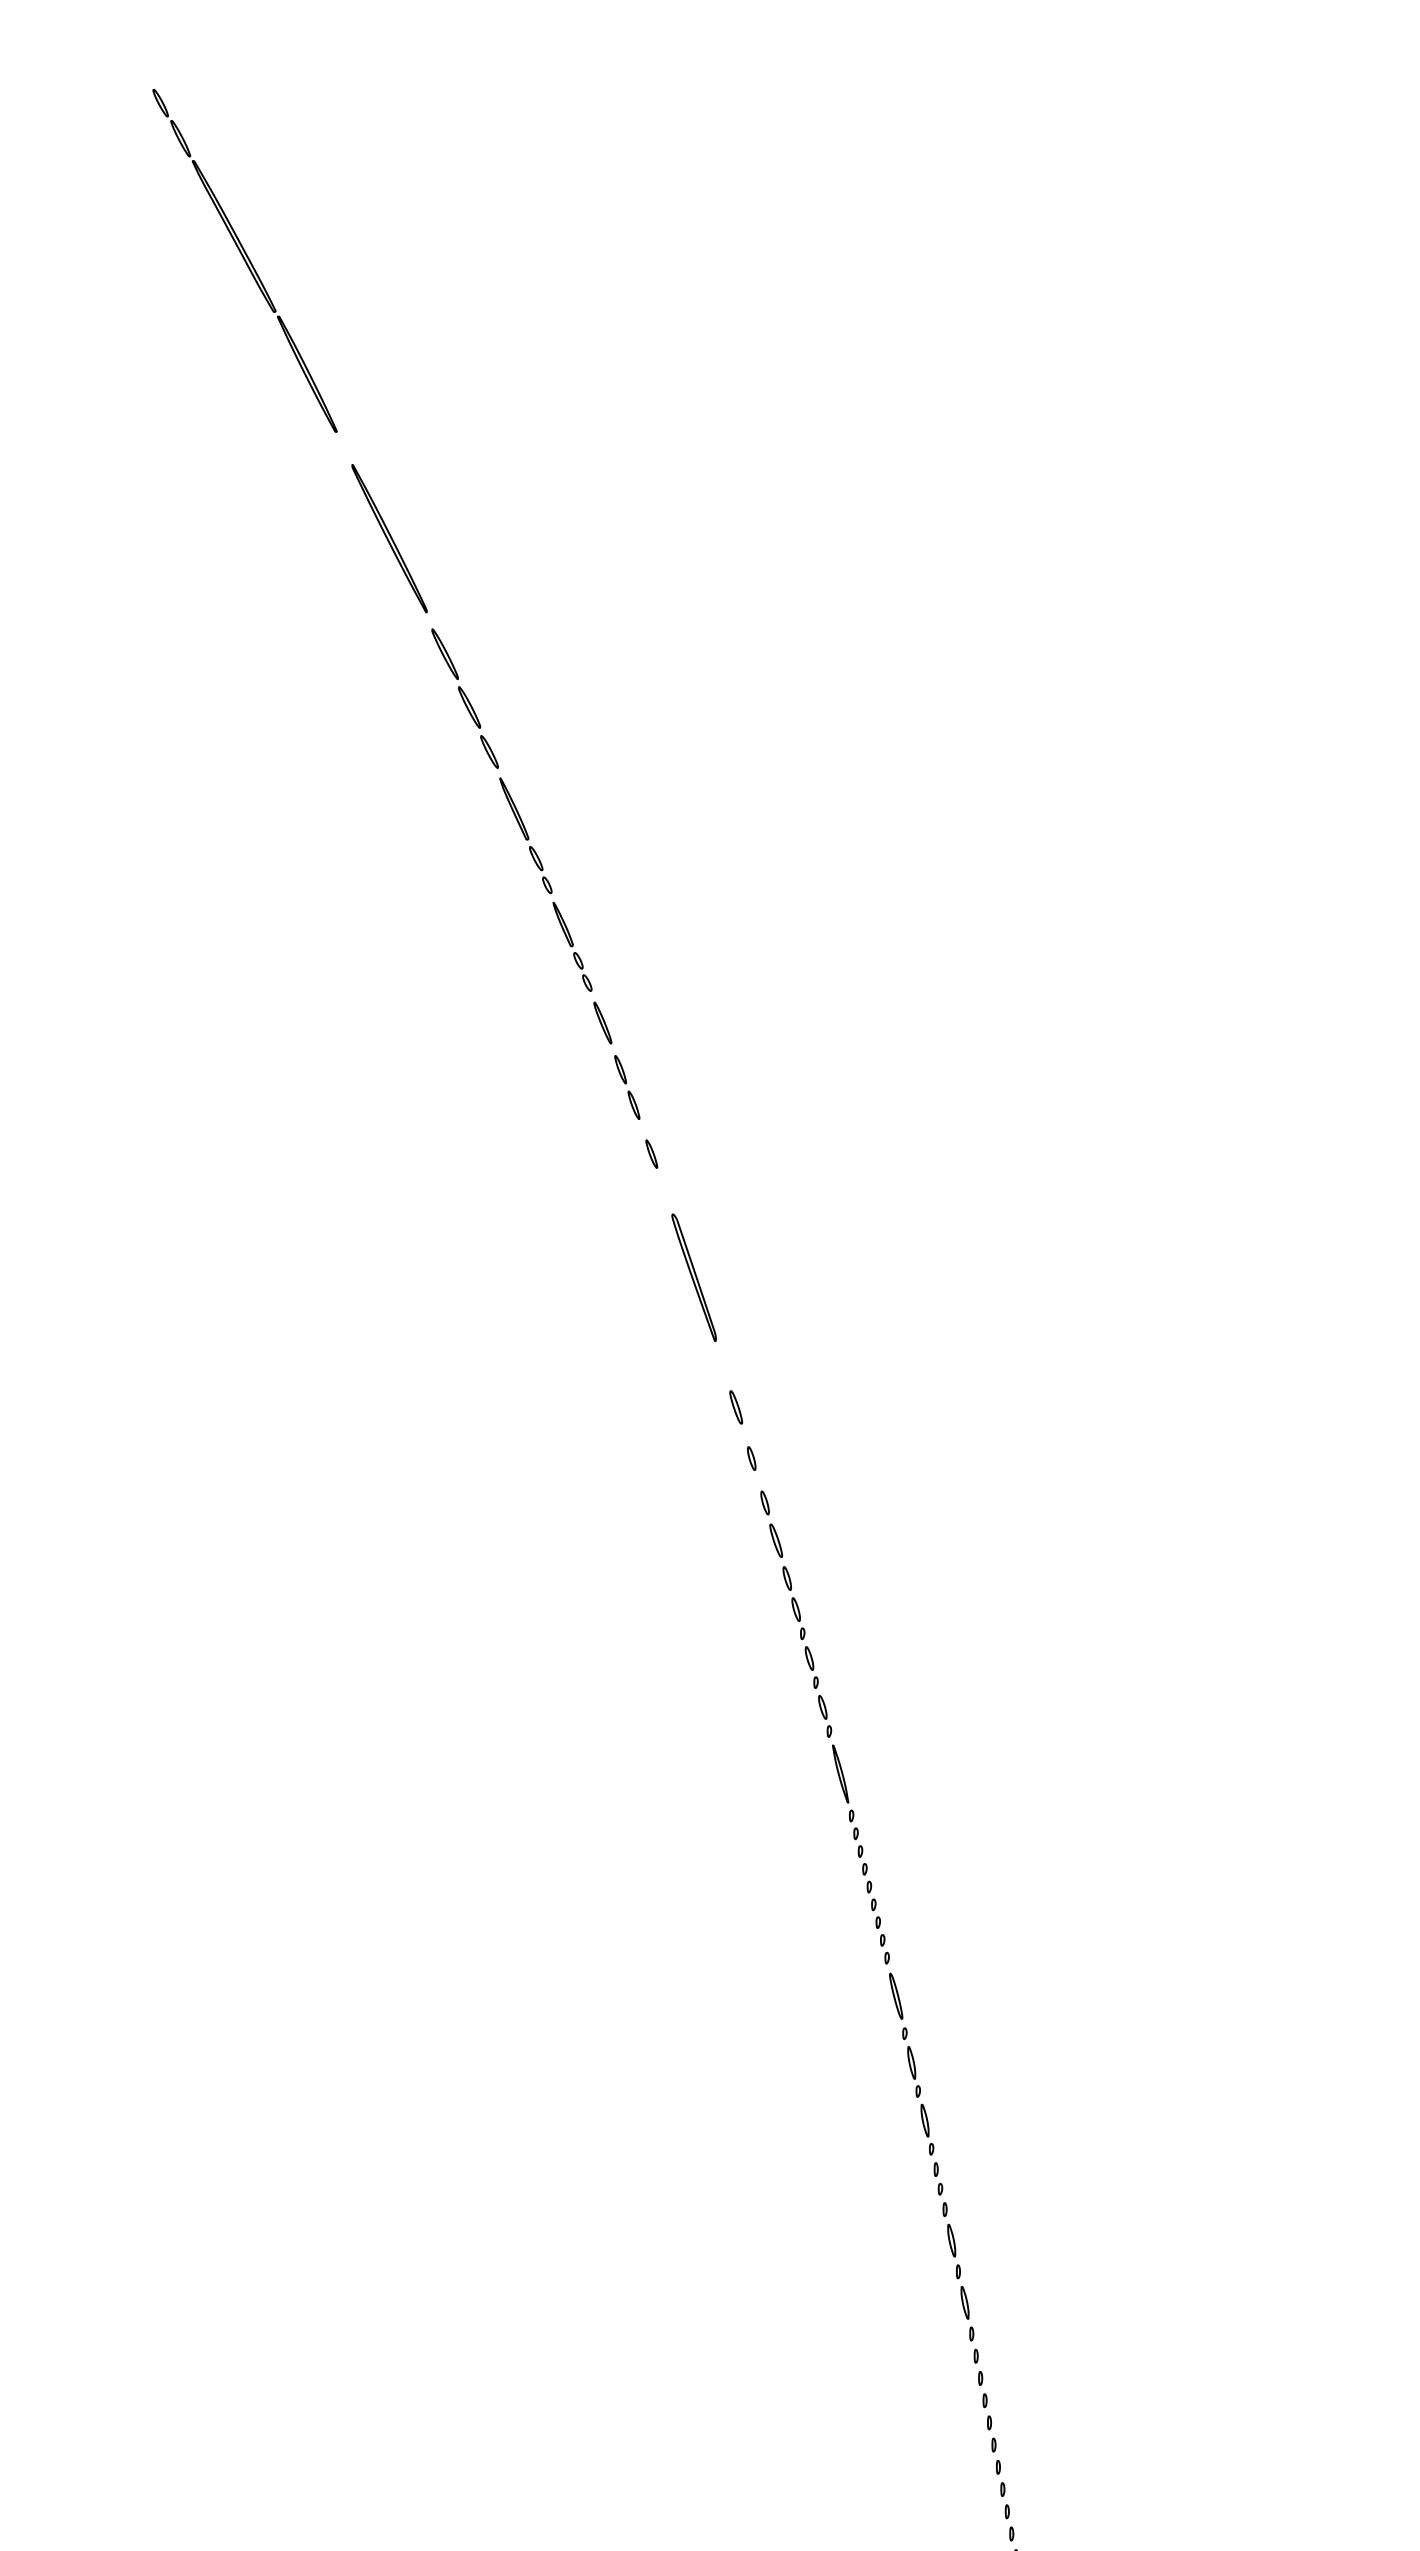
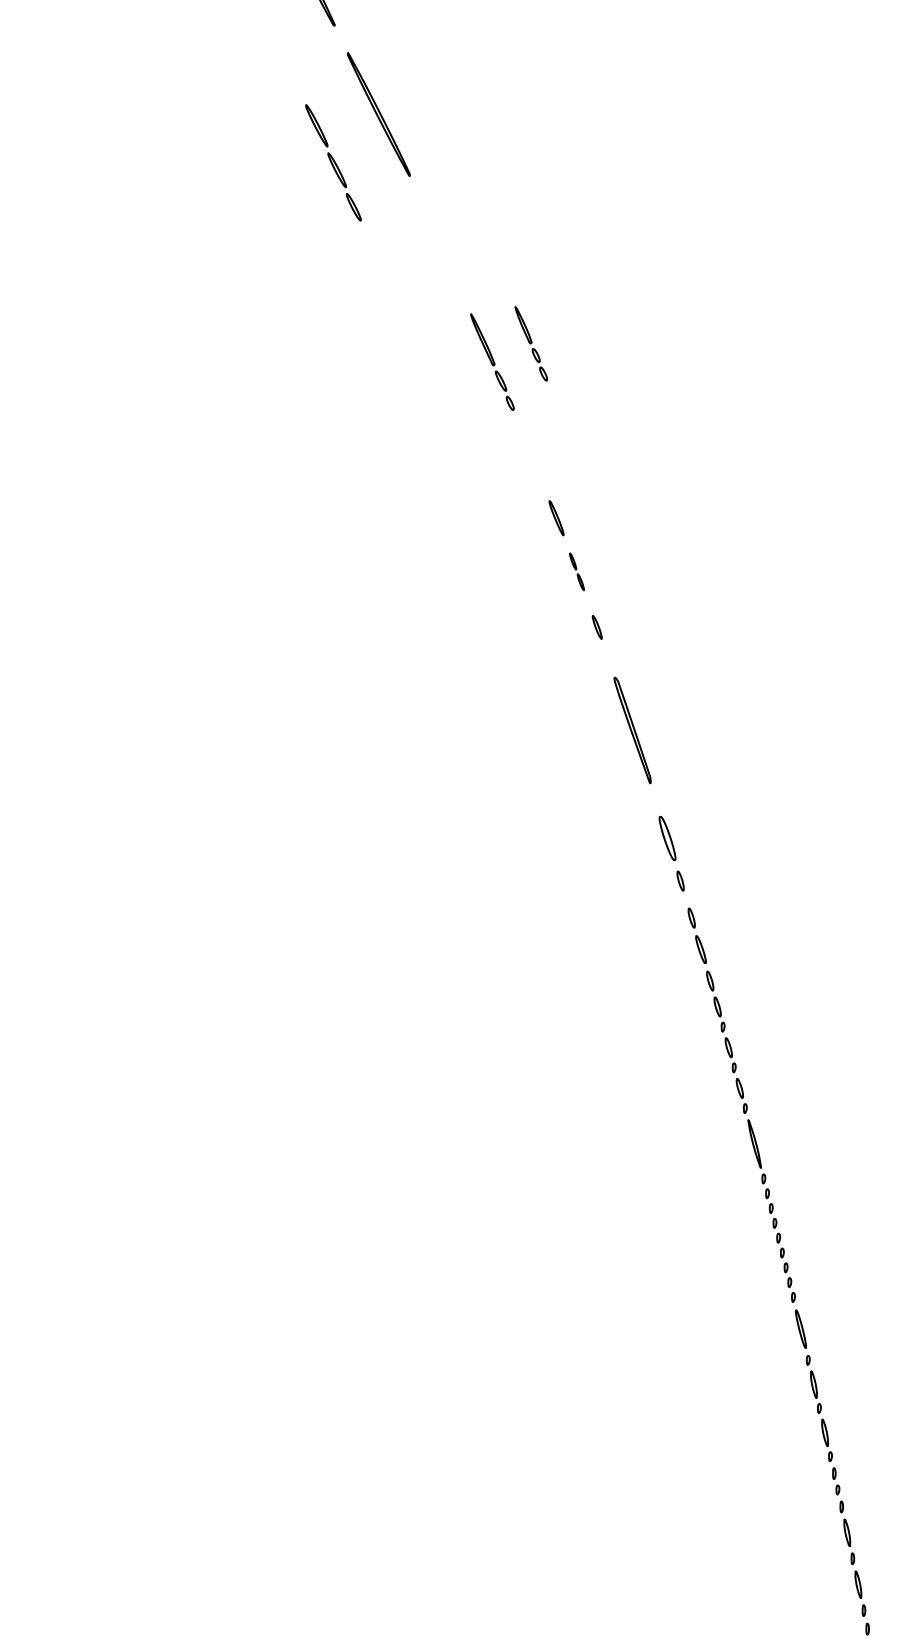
part: (464, 698) -> (332, 162), moved
part: (572, 946) -> (531, 343), moved
part: (627, 1087) -> (577, 571), size x0.7
part: (736, 1407) -> (667, 838), size x1.6

